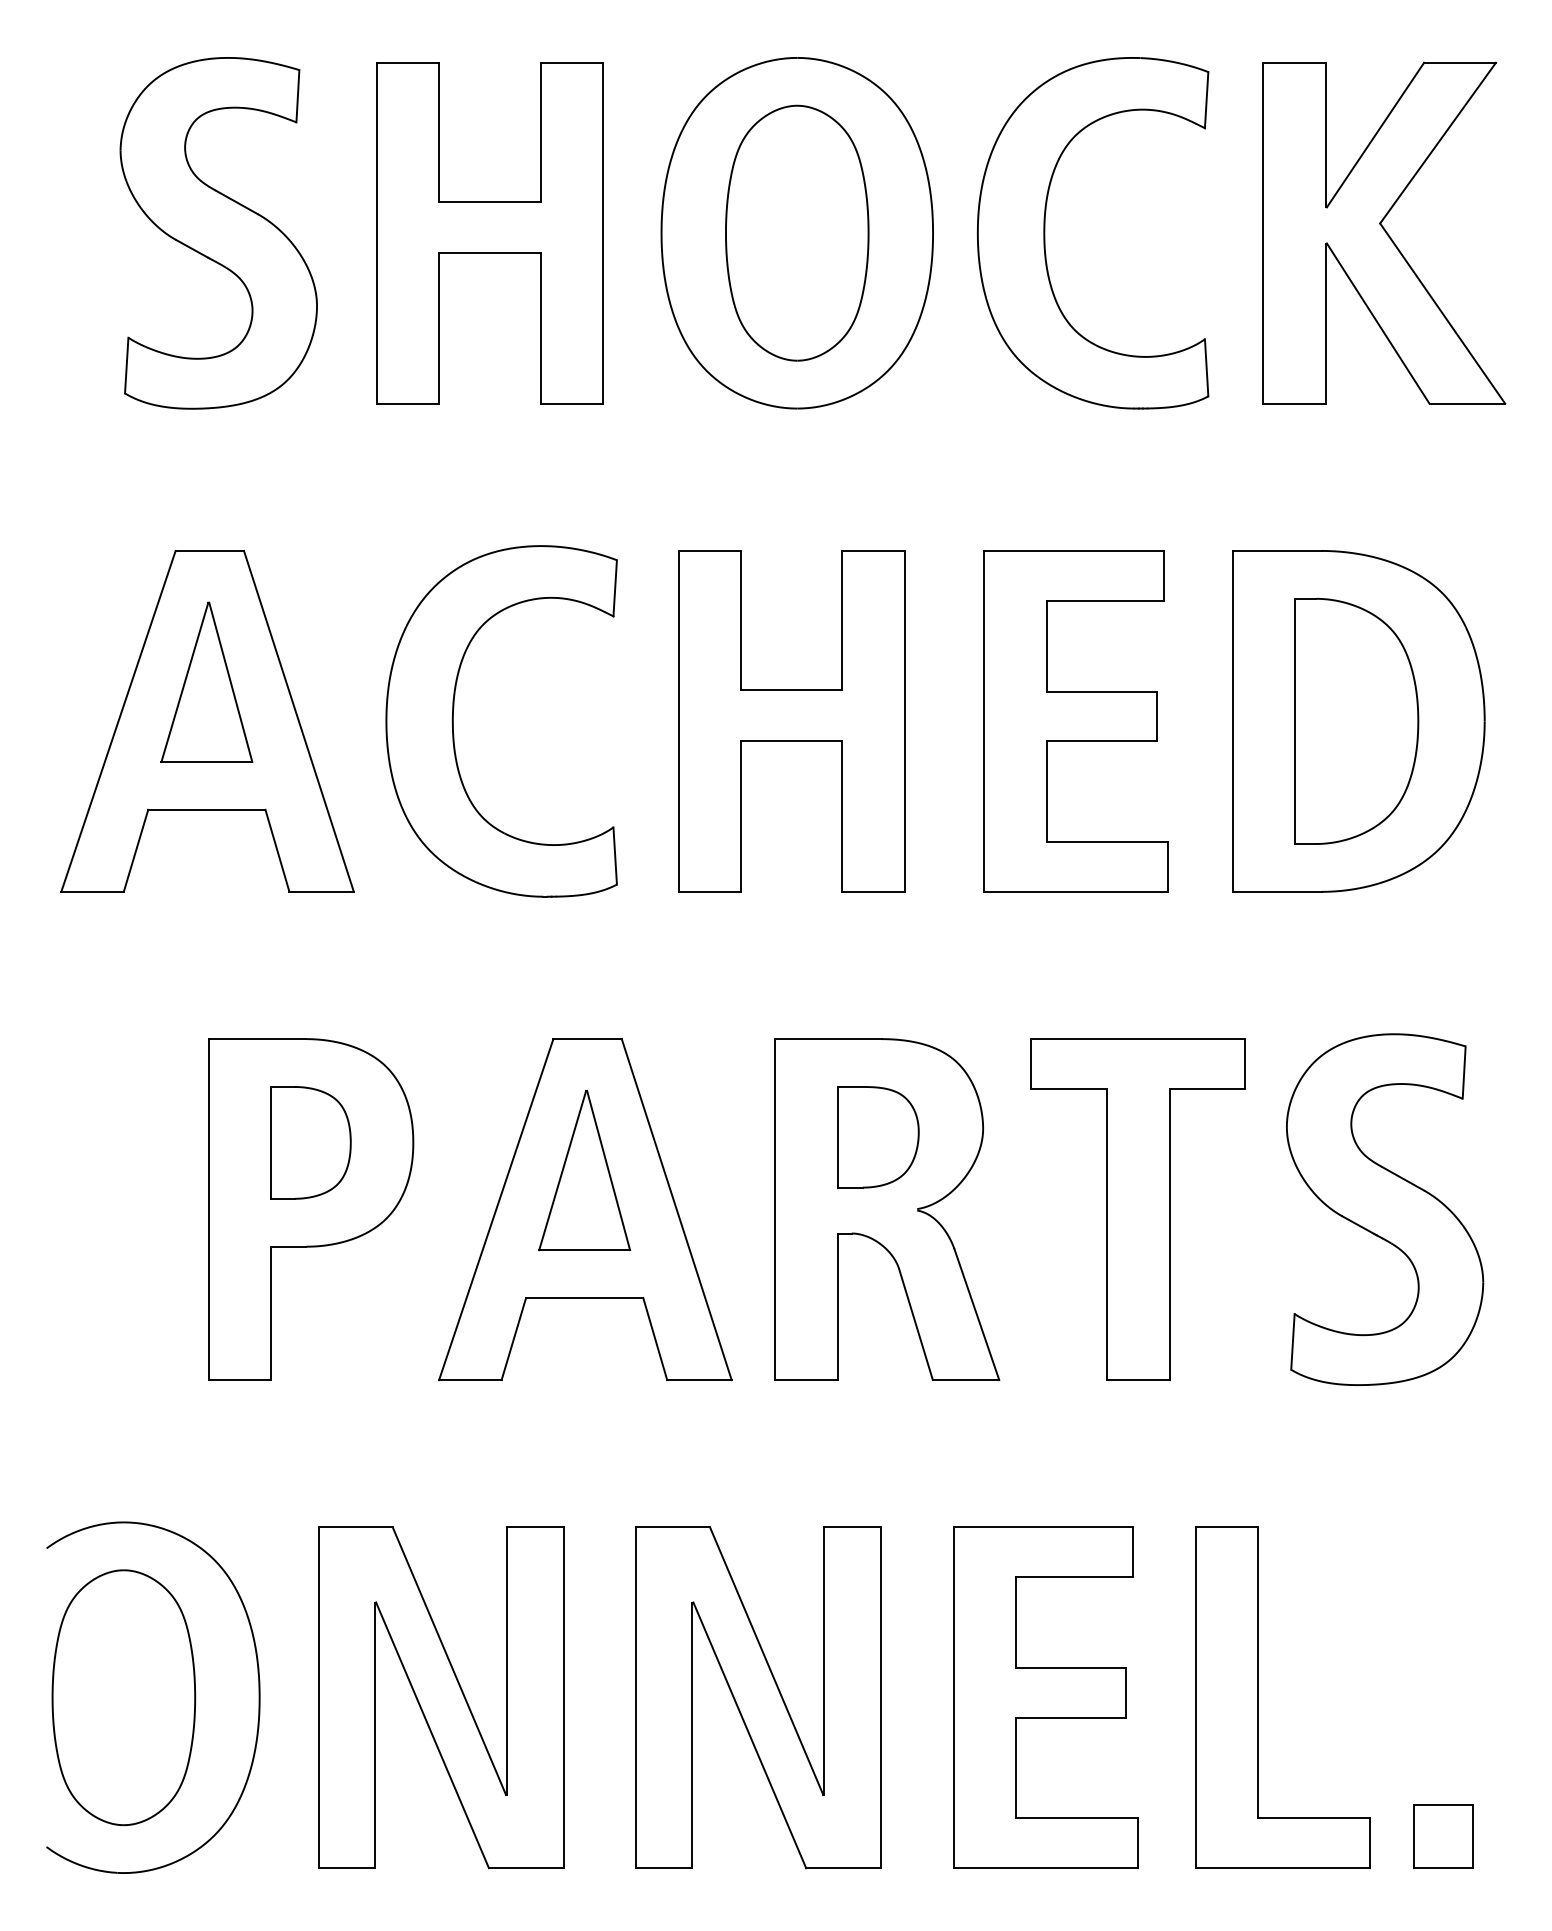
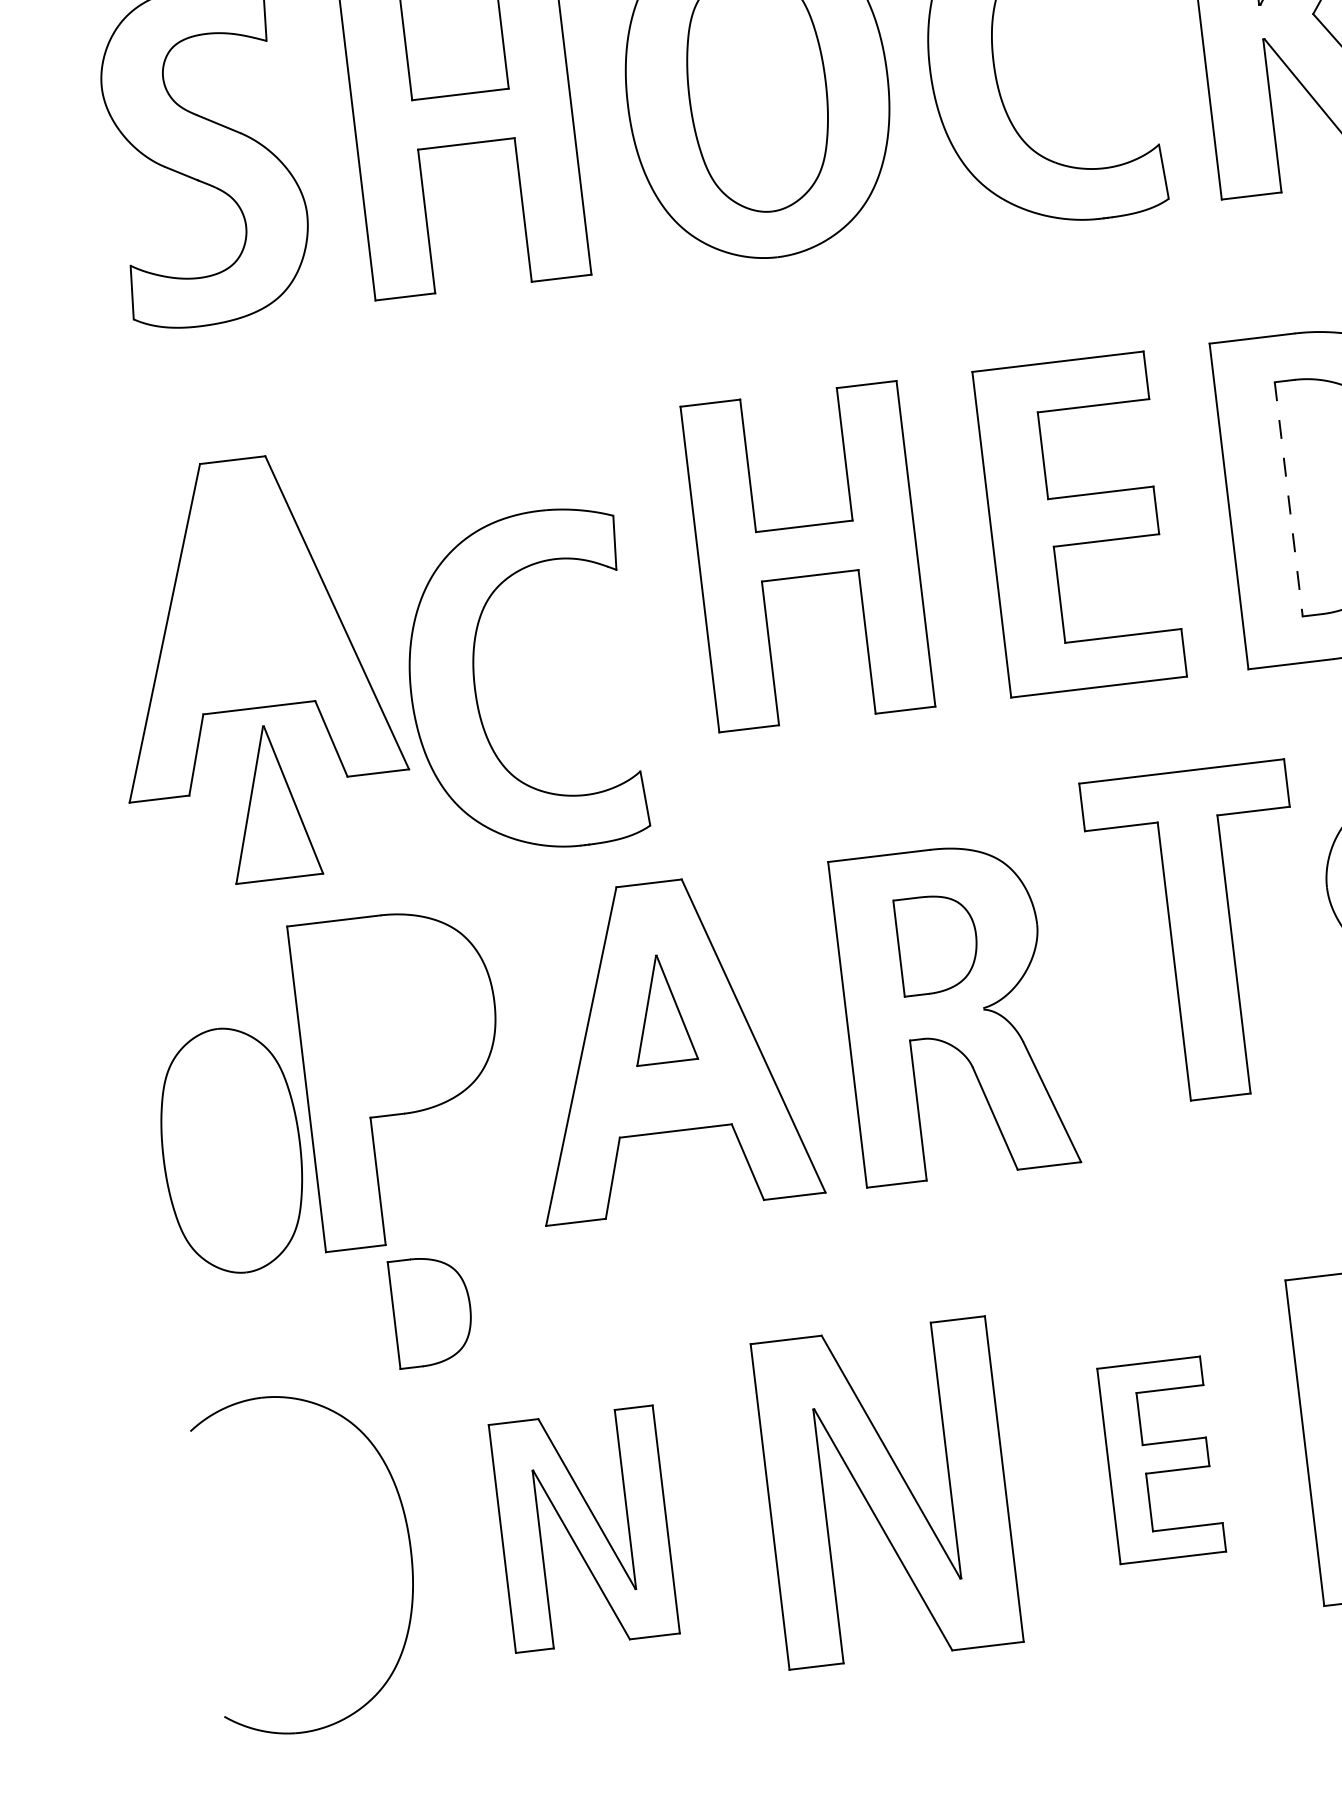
part: (206, 681) -> (270, 802), moved
part: (453, 721) -> (475, 688), moved
line: (1295, 721) -> (1289, 499), solid -> dashed
part: (310, 1142) -> (431, 1310), moved
part: (584, 1170) -> (661, 1009), size x0.7
part: (1137, 1209) -> (1200, 934), moved
part: (123, 1697) -> (231, 1150), moved
part: (441, 1697) -> (584, 1528), size x0.7
part: (1045, 1697) -> (1161, 1460), size x0.6

